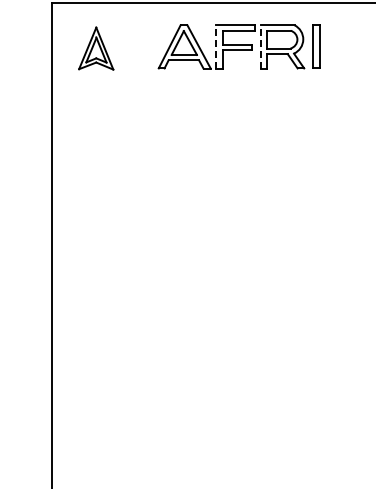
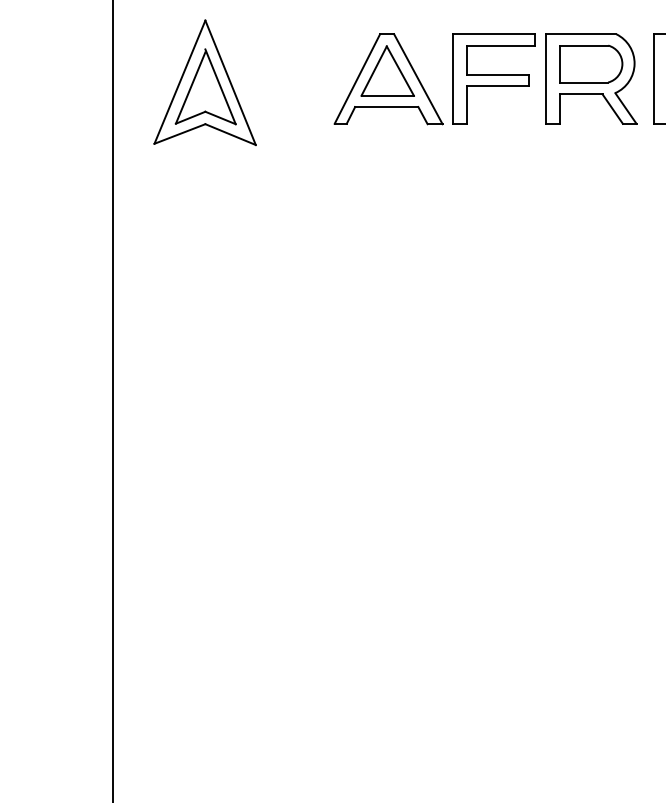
line: (215, 46) -> (452, 78), dashed -> solid
line: (260, 46) -> (545, 78), dashed -> solid
part: (95, 48) -> (203, 82), size x1.43

